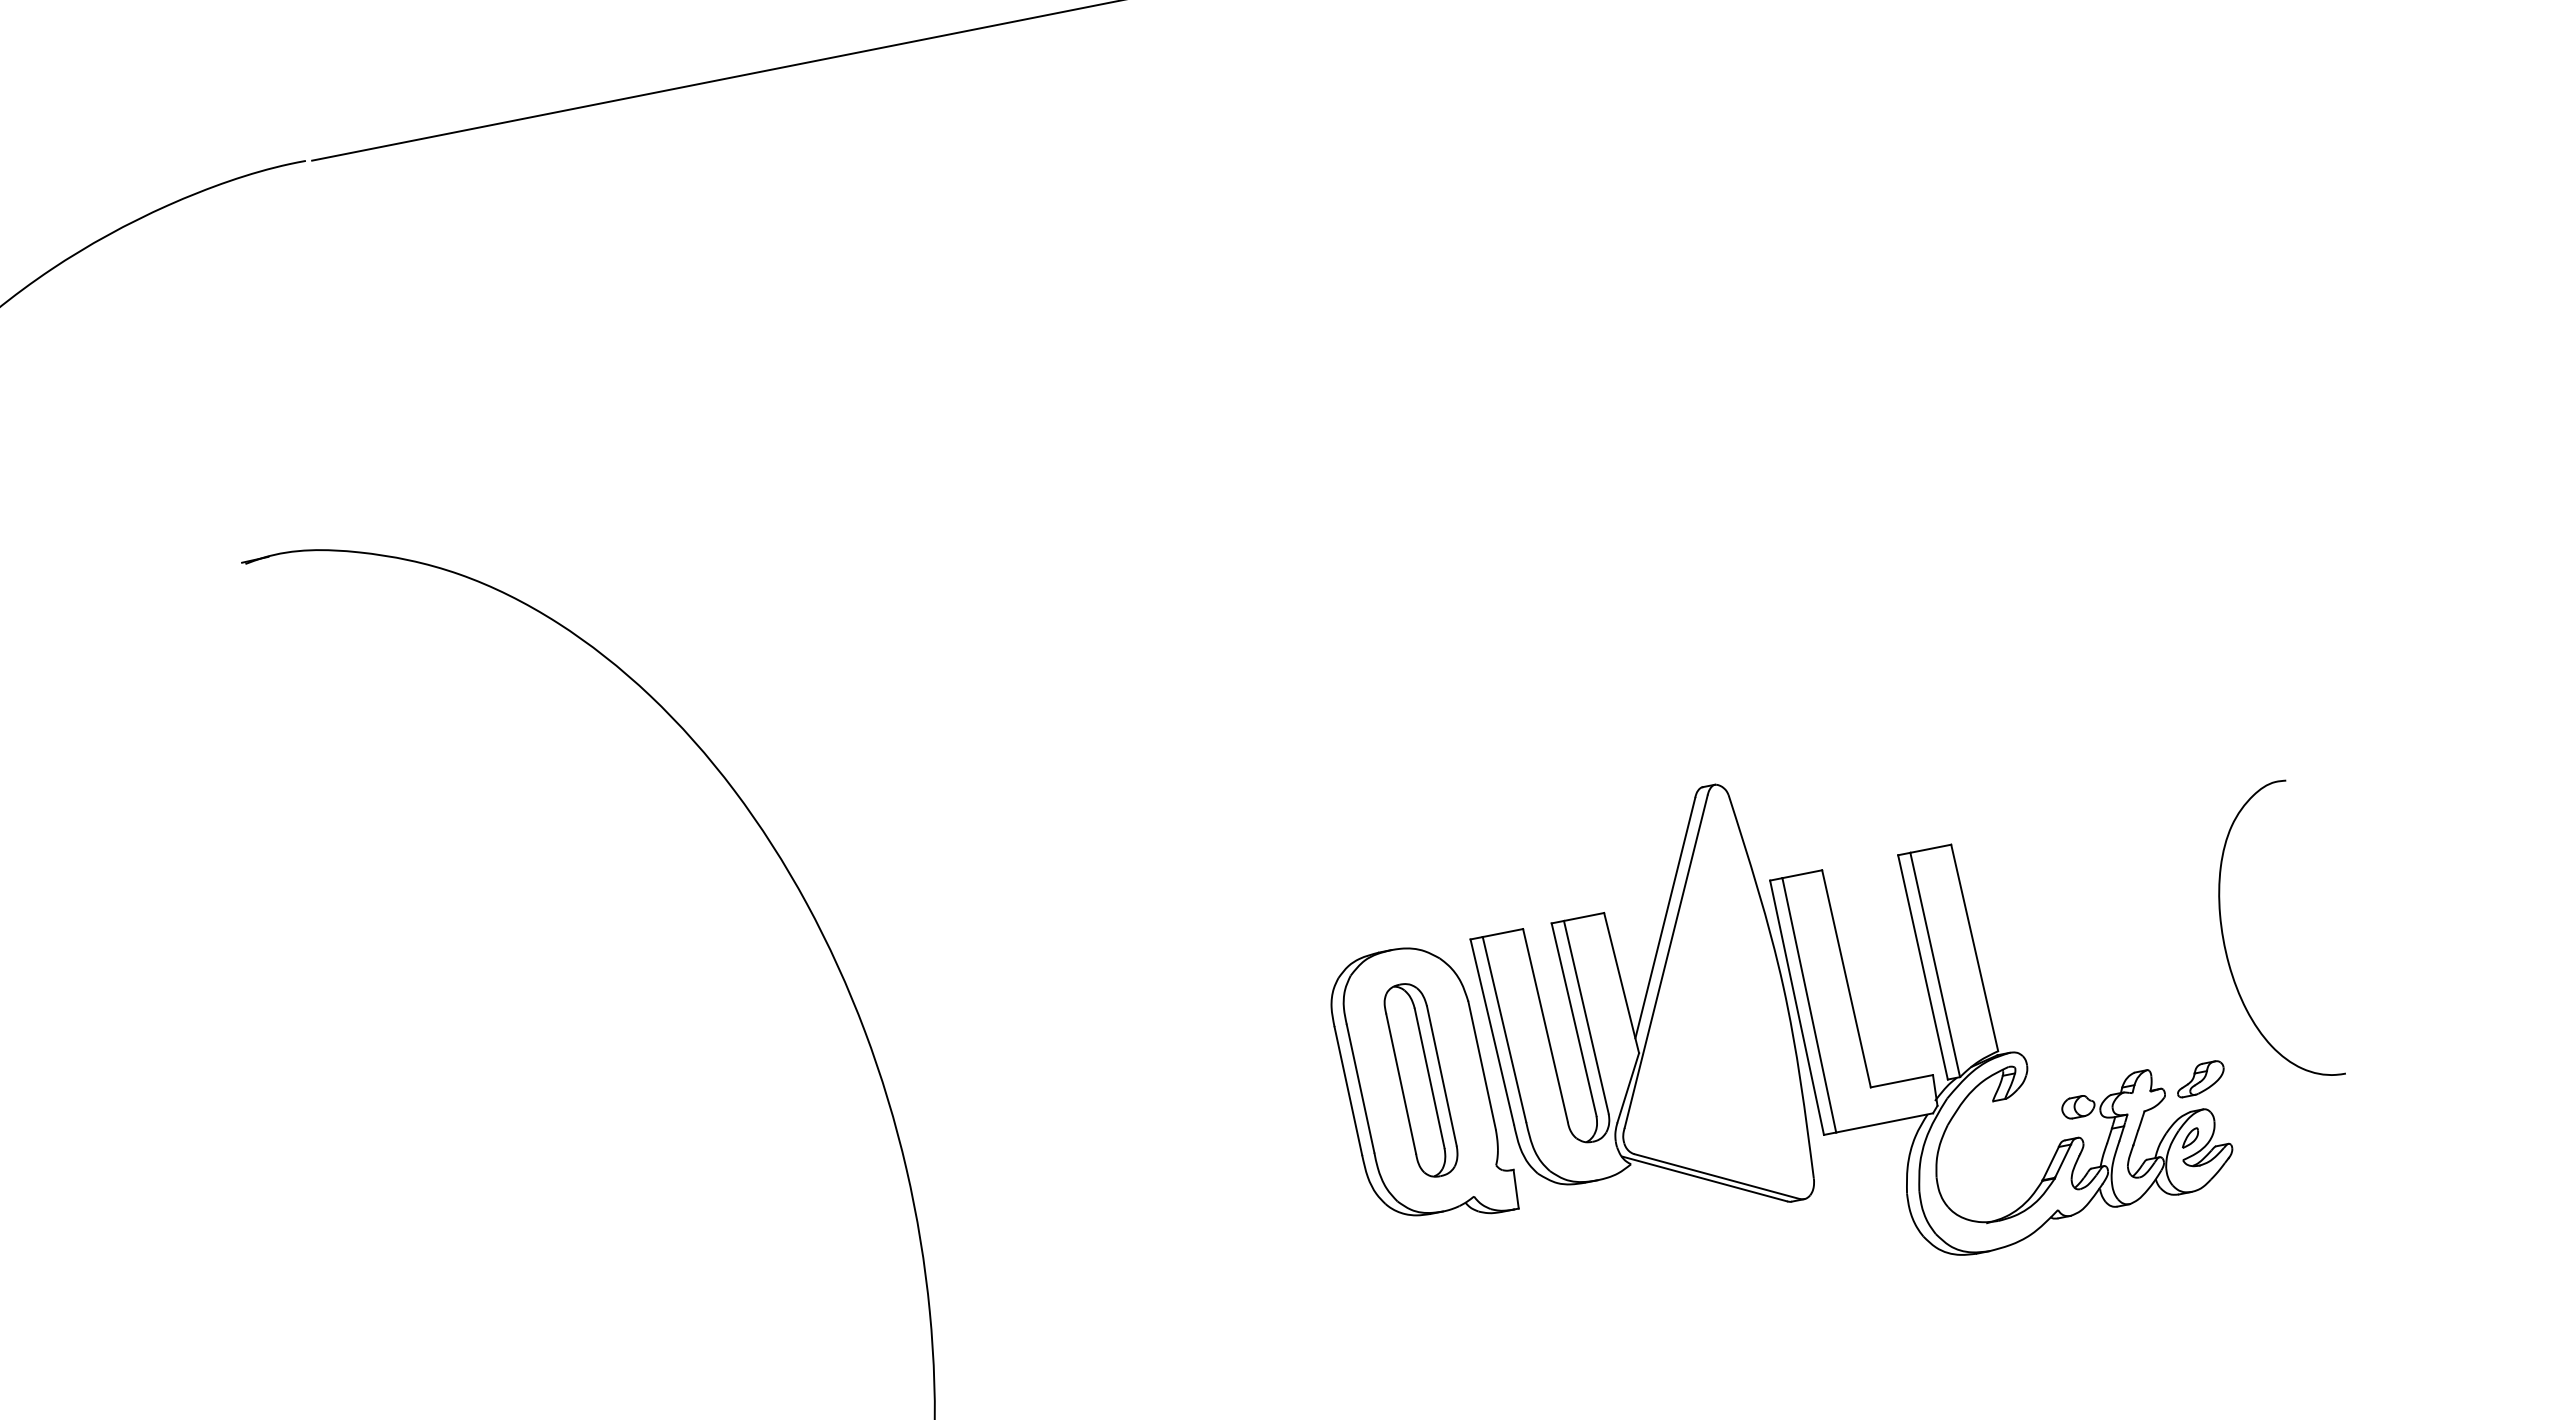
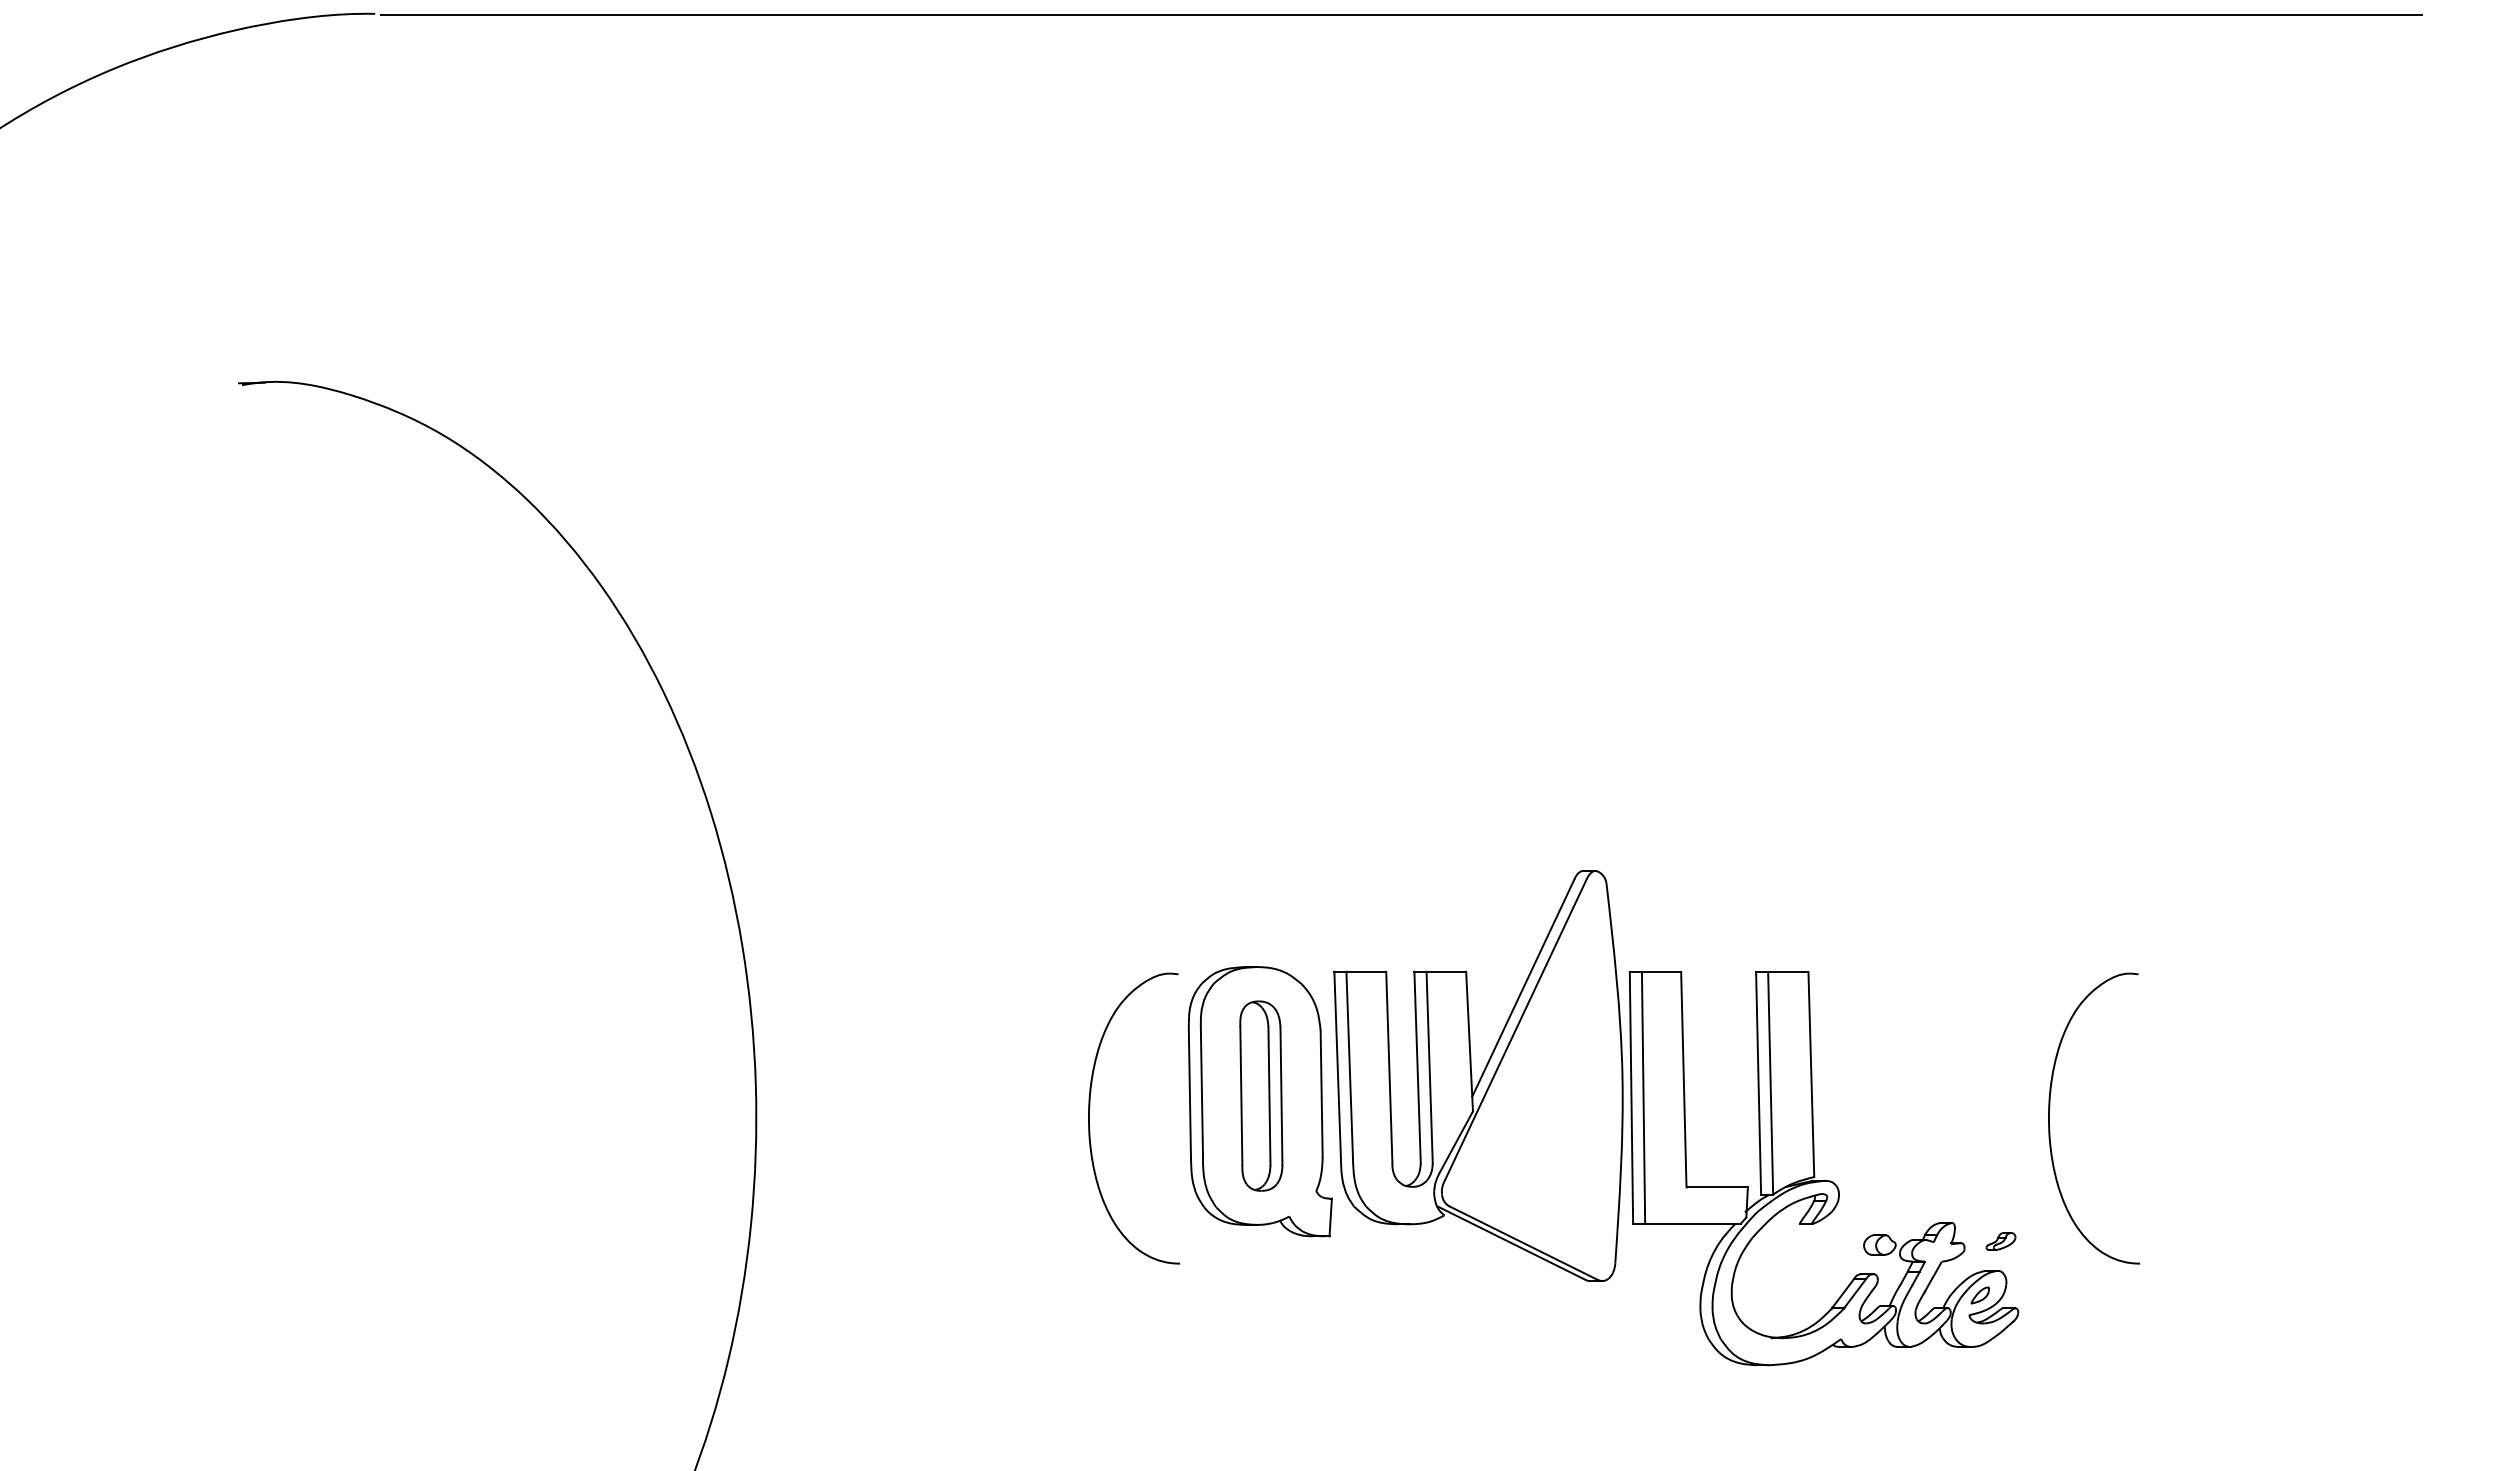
part: (2199, 1079) -> (2000, 1241), size x0.6
curve: (1251, 1137) -> (1089, 1118), added

